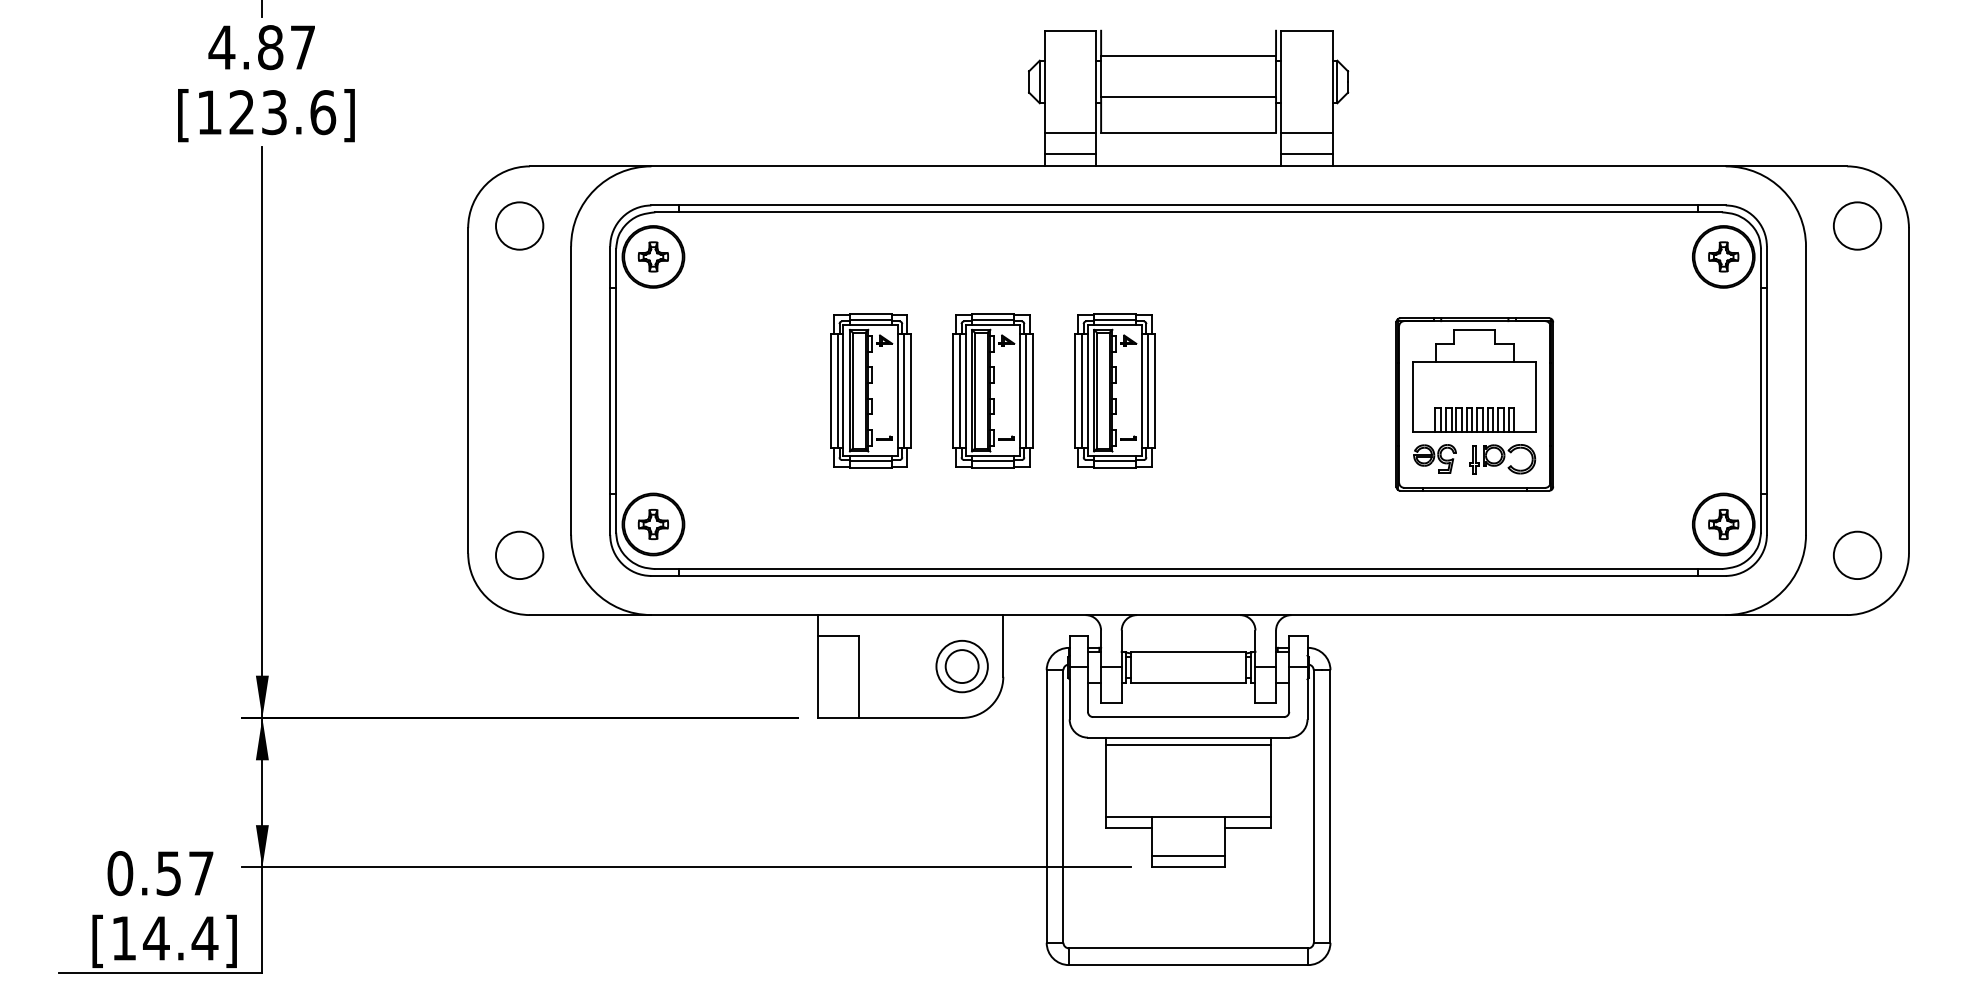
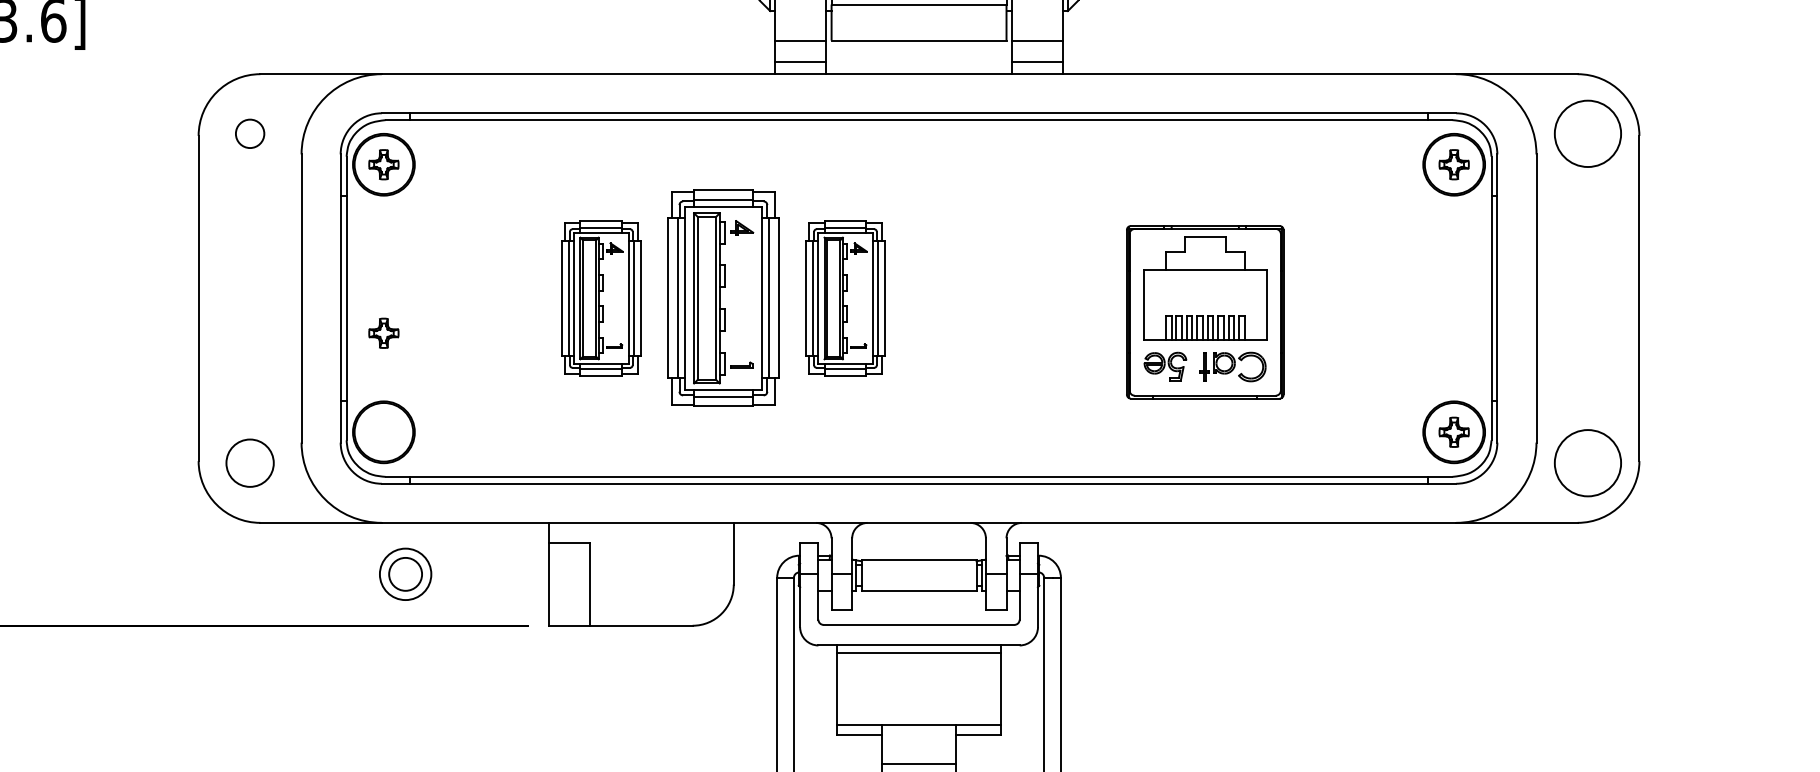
circle: (519, 225) -> (249, 133), size x0.6
circle: (1857, 225) -> (1587, 133), size x1.4
part: (992, 390) -> (722, 298), size x1.4
part: (652, 524) -> (382, 333), moved
circle: (1857, 555) -> (1587, 463), size x1.4
part: (961, 666) -> (404, 574), moved

